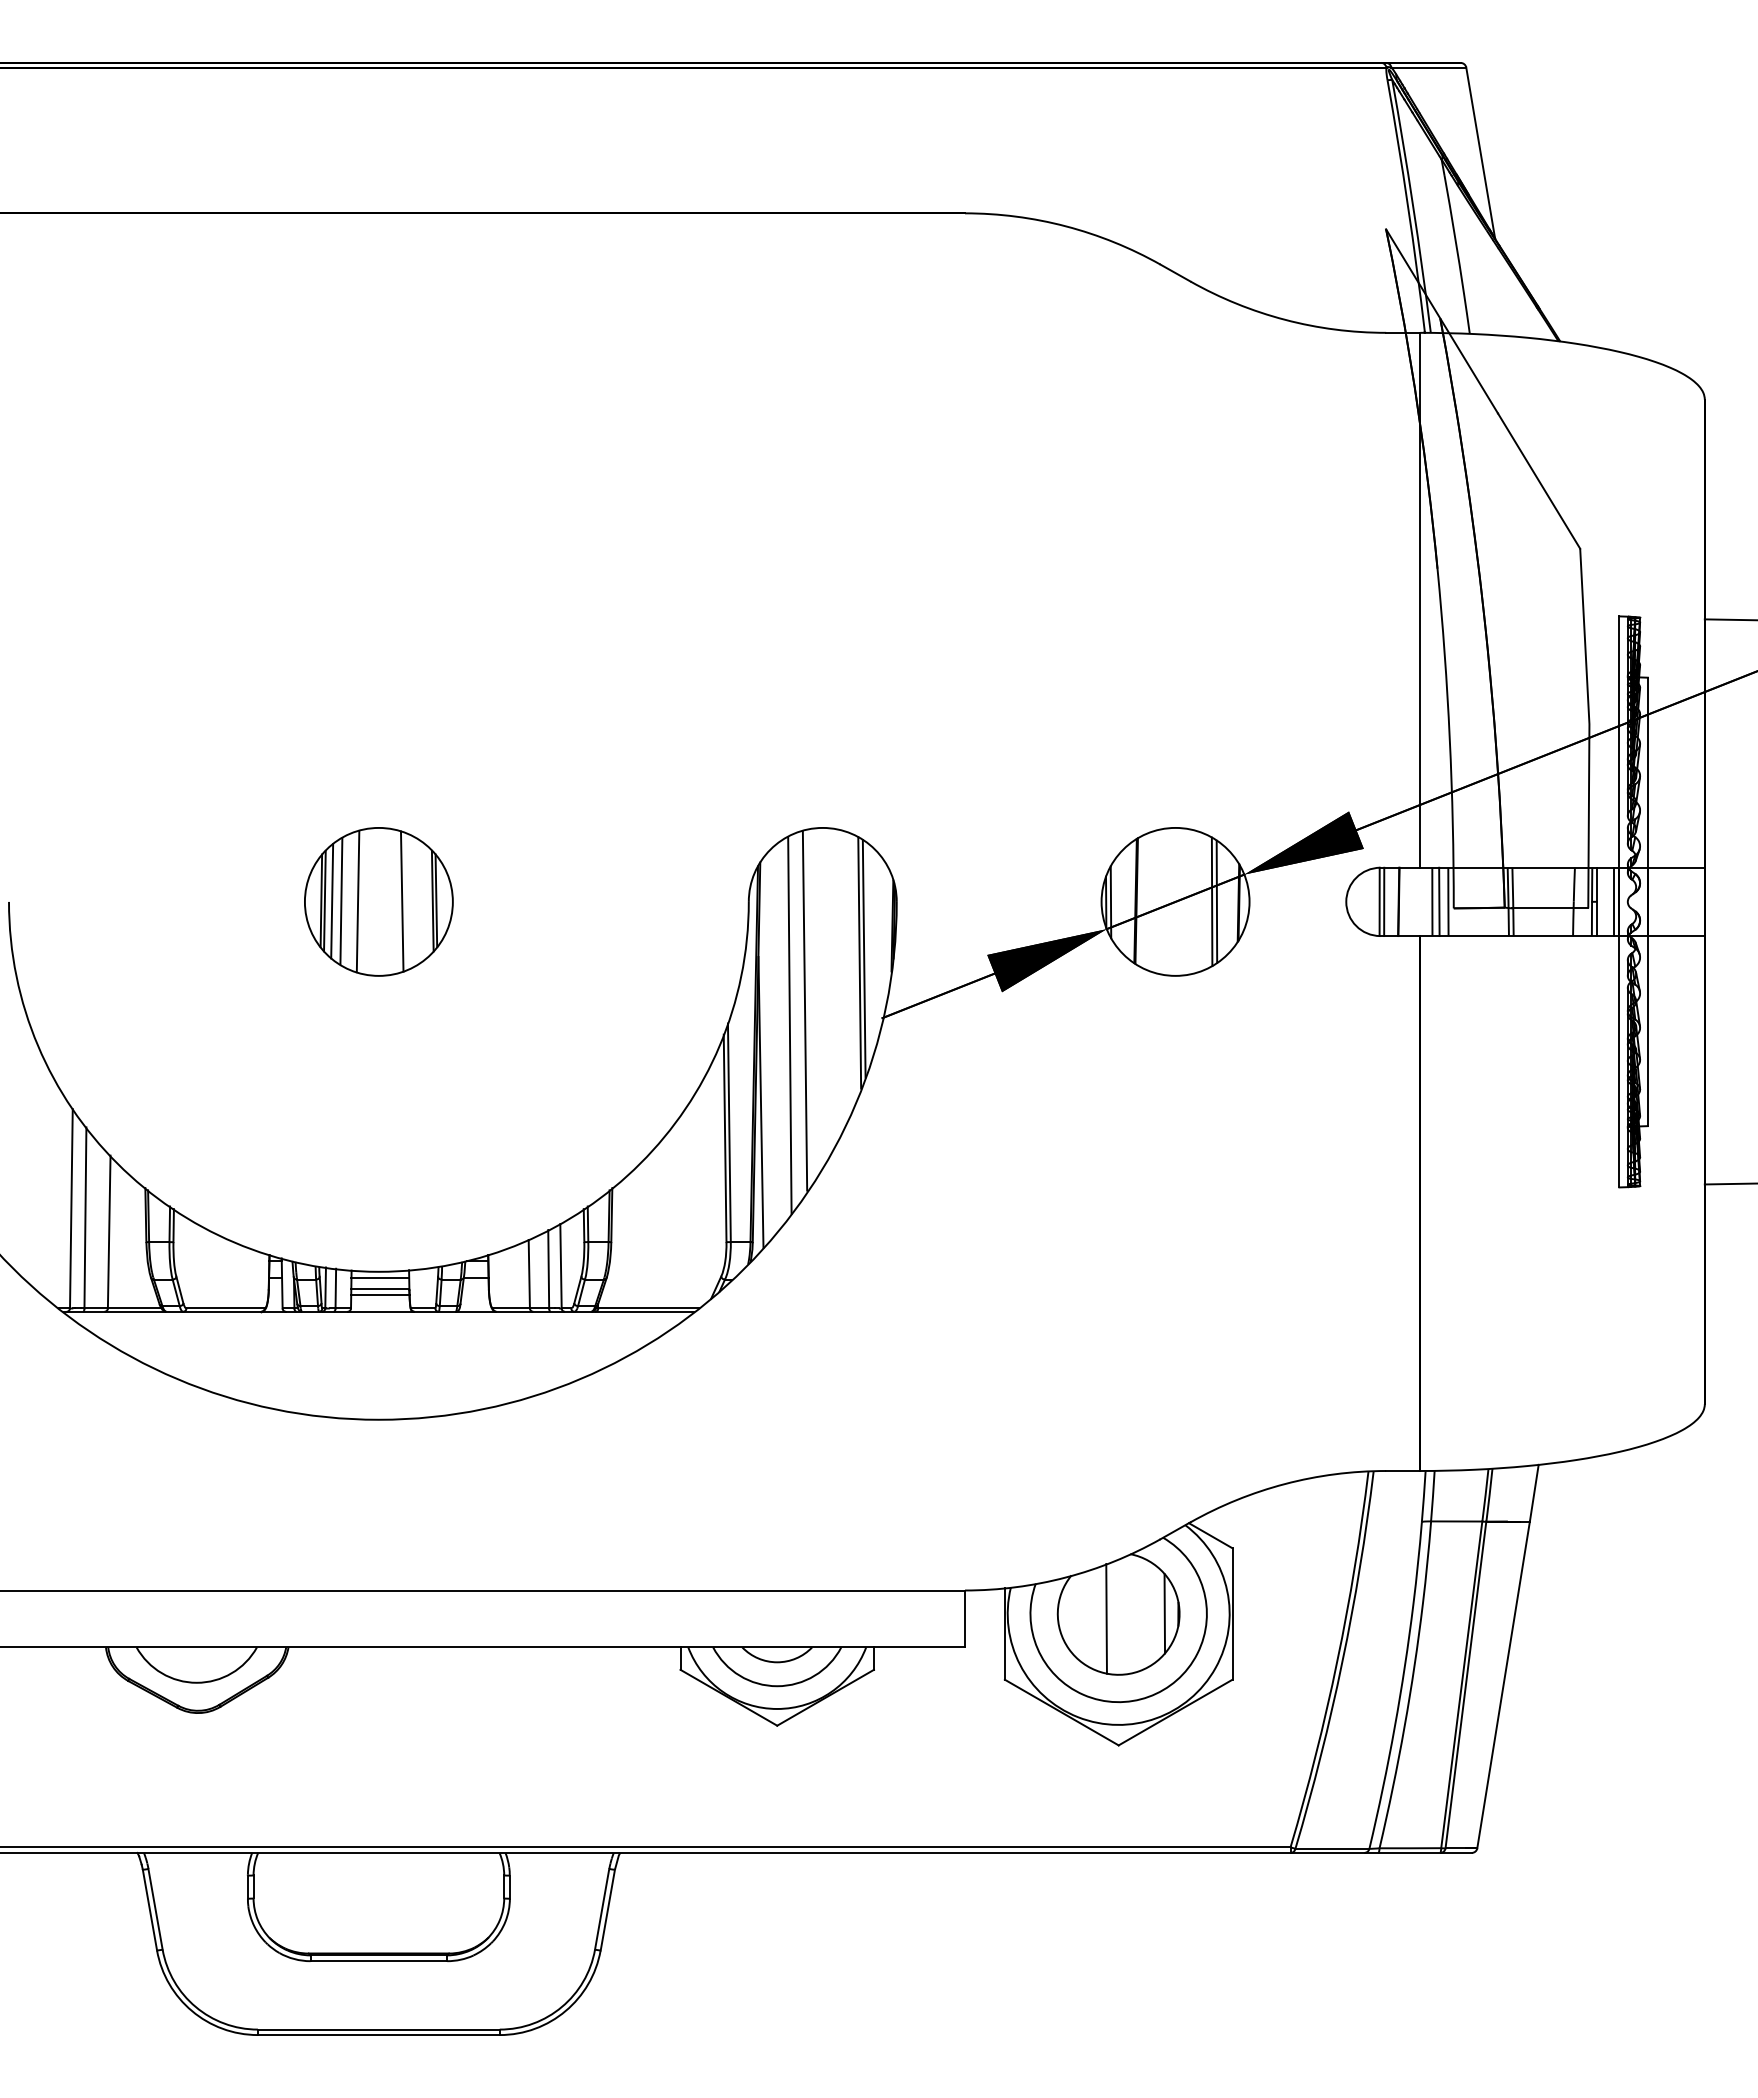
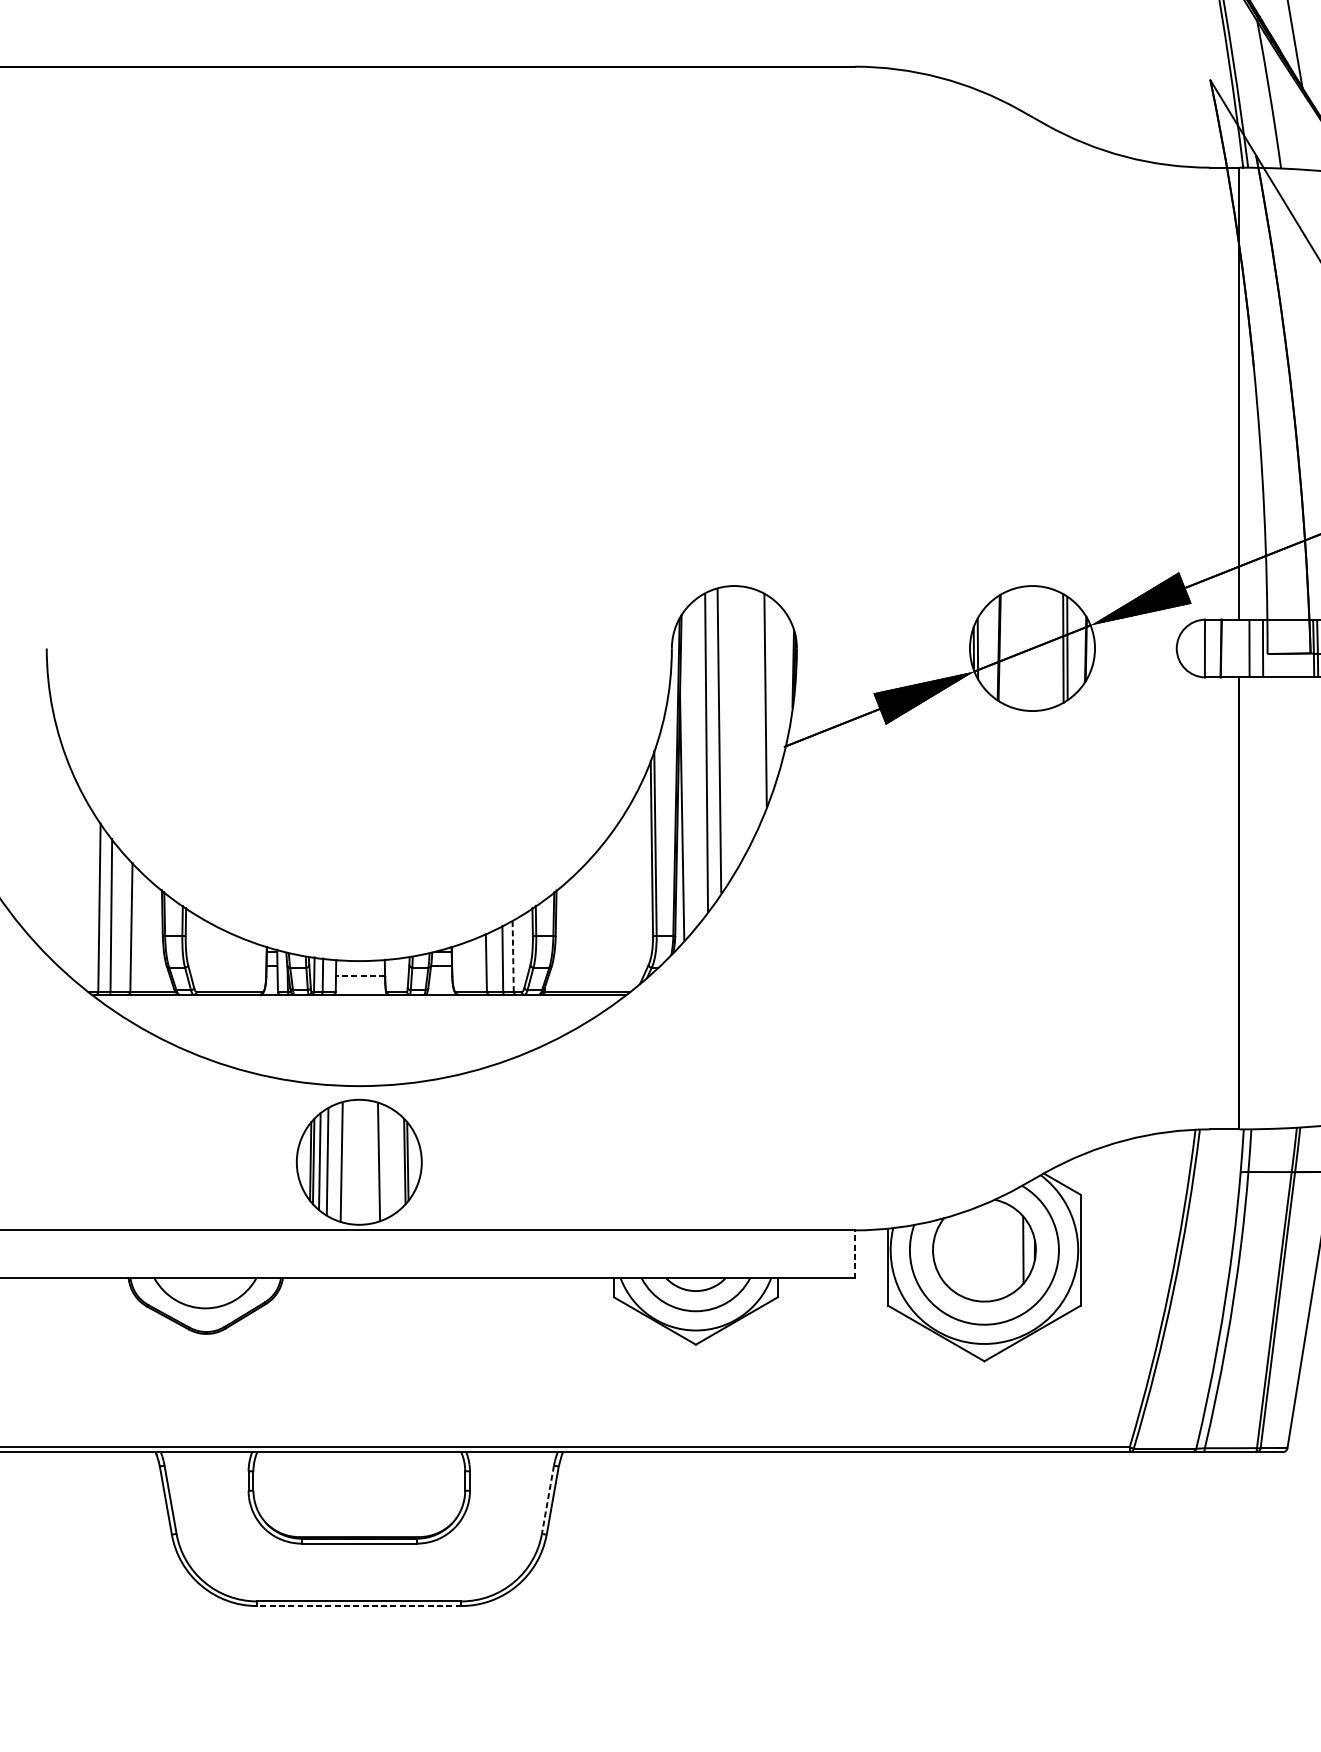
part: (378, 901) -> (358, 1161), moved
line: (1384, 901) -> (1209, 648), removed
line: (1439, 901) -> (1255, 648), removed
line: (863, 958) -> (768, 696), removed
line: (561, 1265) -> (513, 955), solid -> dashed
line: (380, 1277) -> (360, 965), removed
line: (379, 1289) -> (359, 976), solid -> dashed
line: (380, 1294) -> (360, 980), removed
line: (965, 1618) -> (854, 1254), solid -> dashed
line: (1106, 1618) -> (974, 1254), removed
line: (602, 1909) -> (548, 1499), solid -> dashed
line: (378, 2035) -> (358, 1606), solid -> dashed

